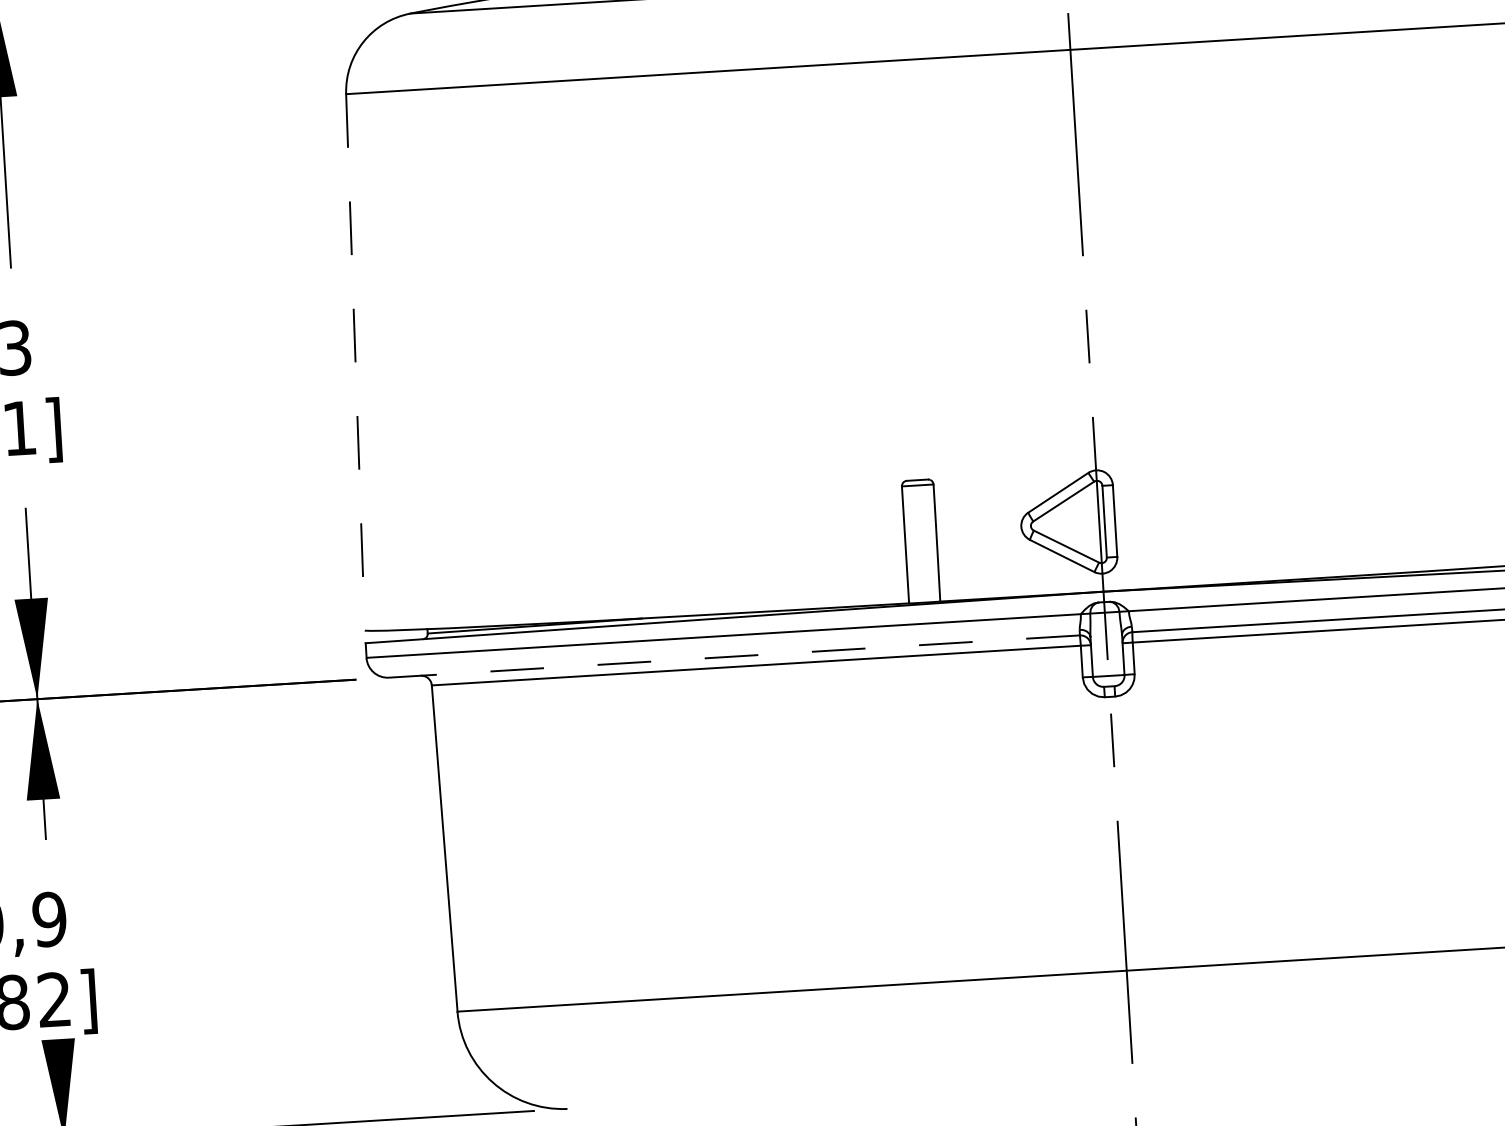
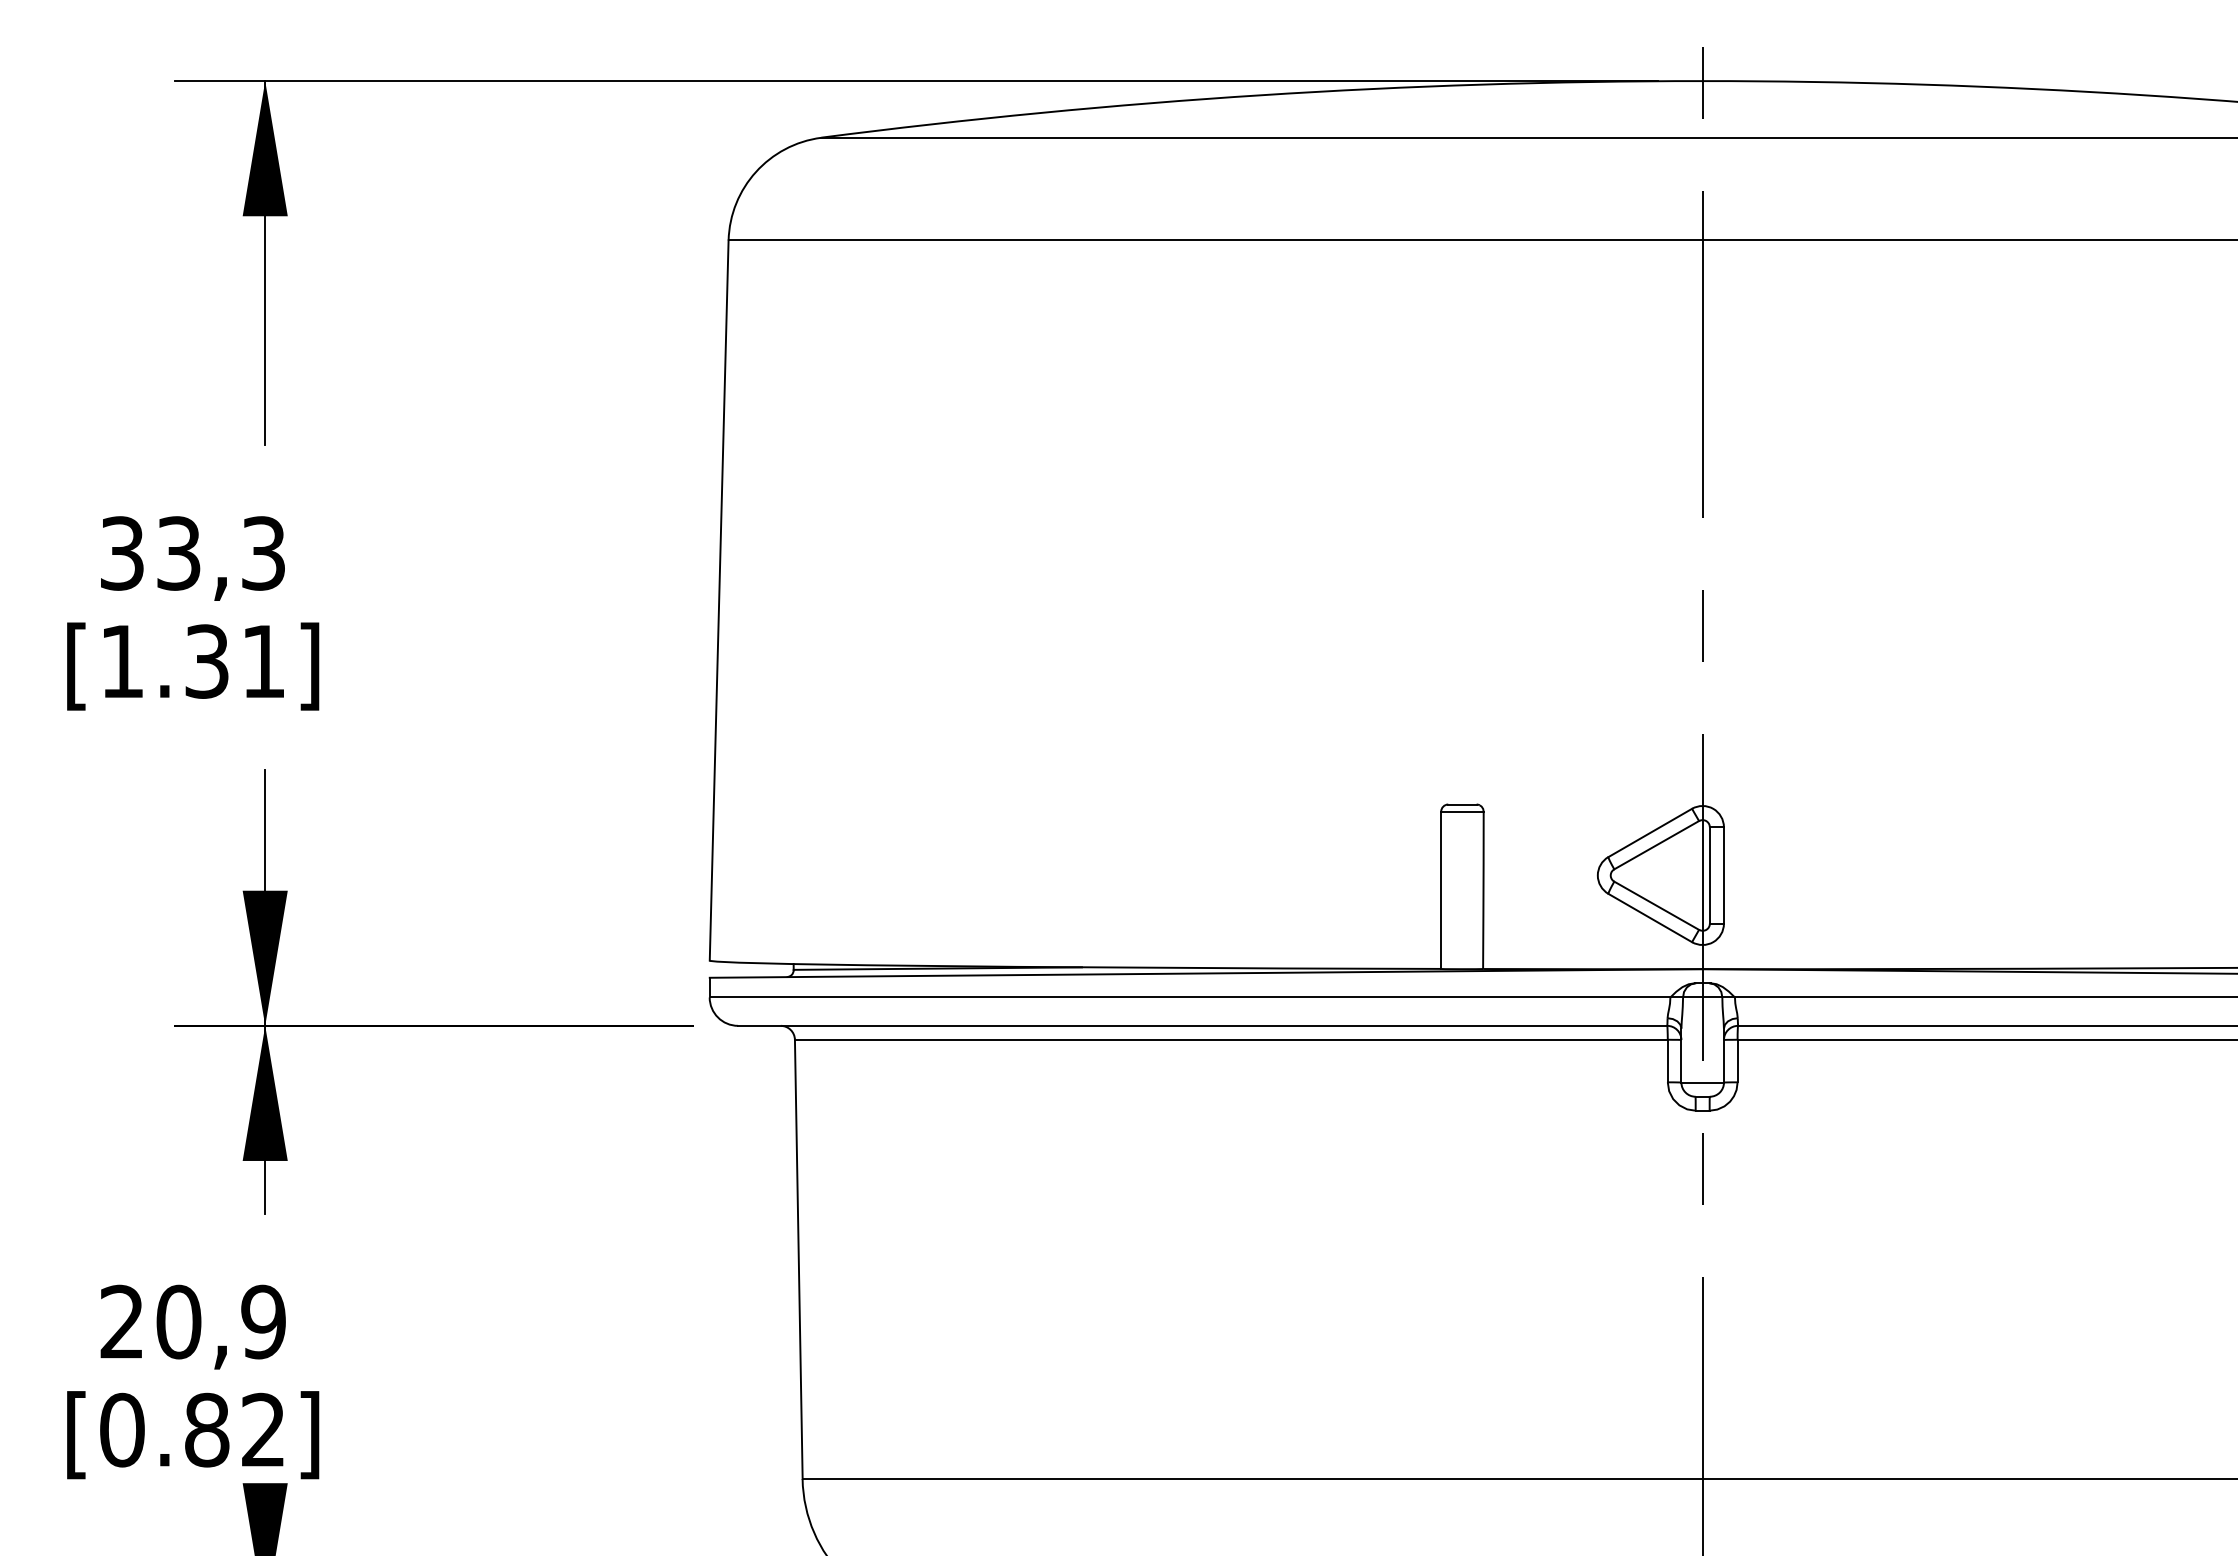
line: (355, 363) -> (719, 601), dashed -> solid
line: (734, 656) -> (1202, 1025), dashed -> solid

